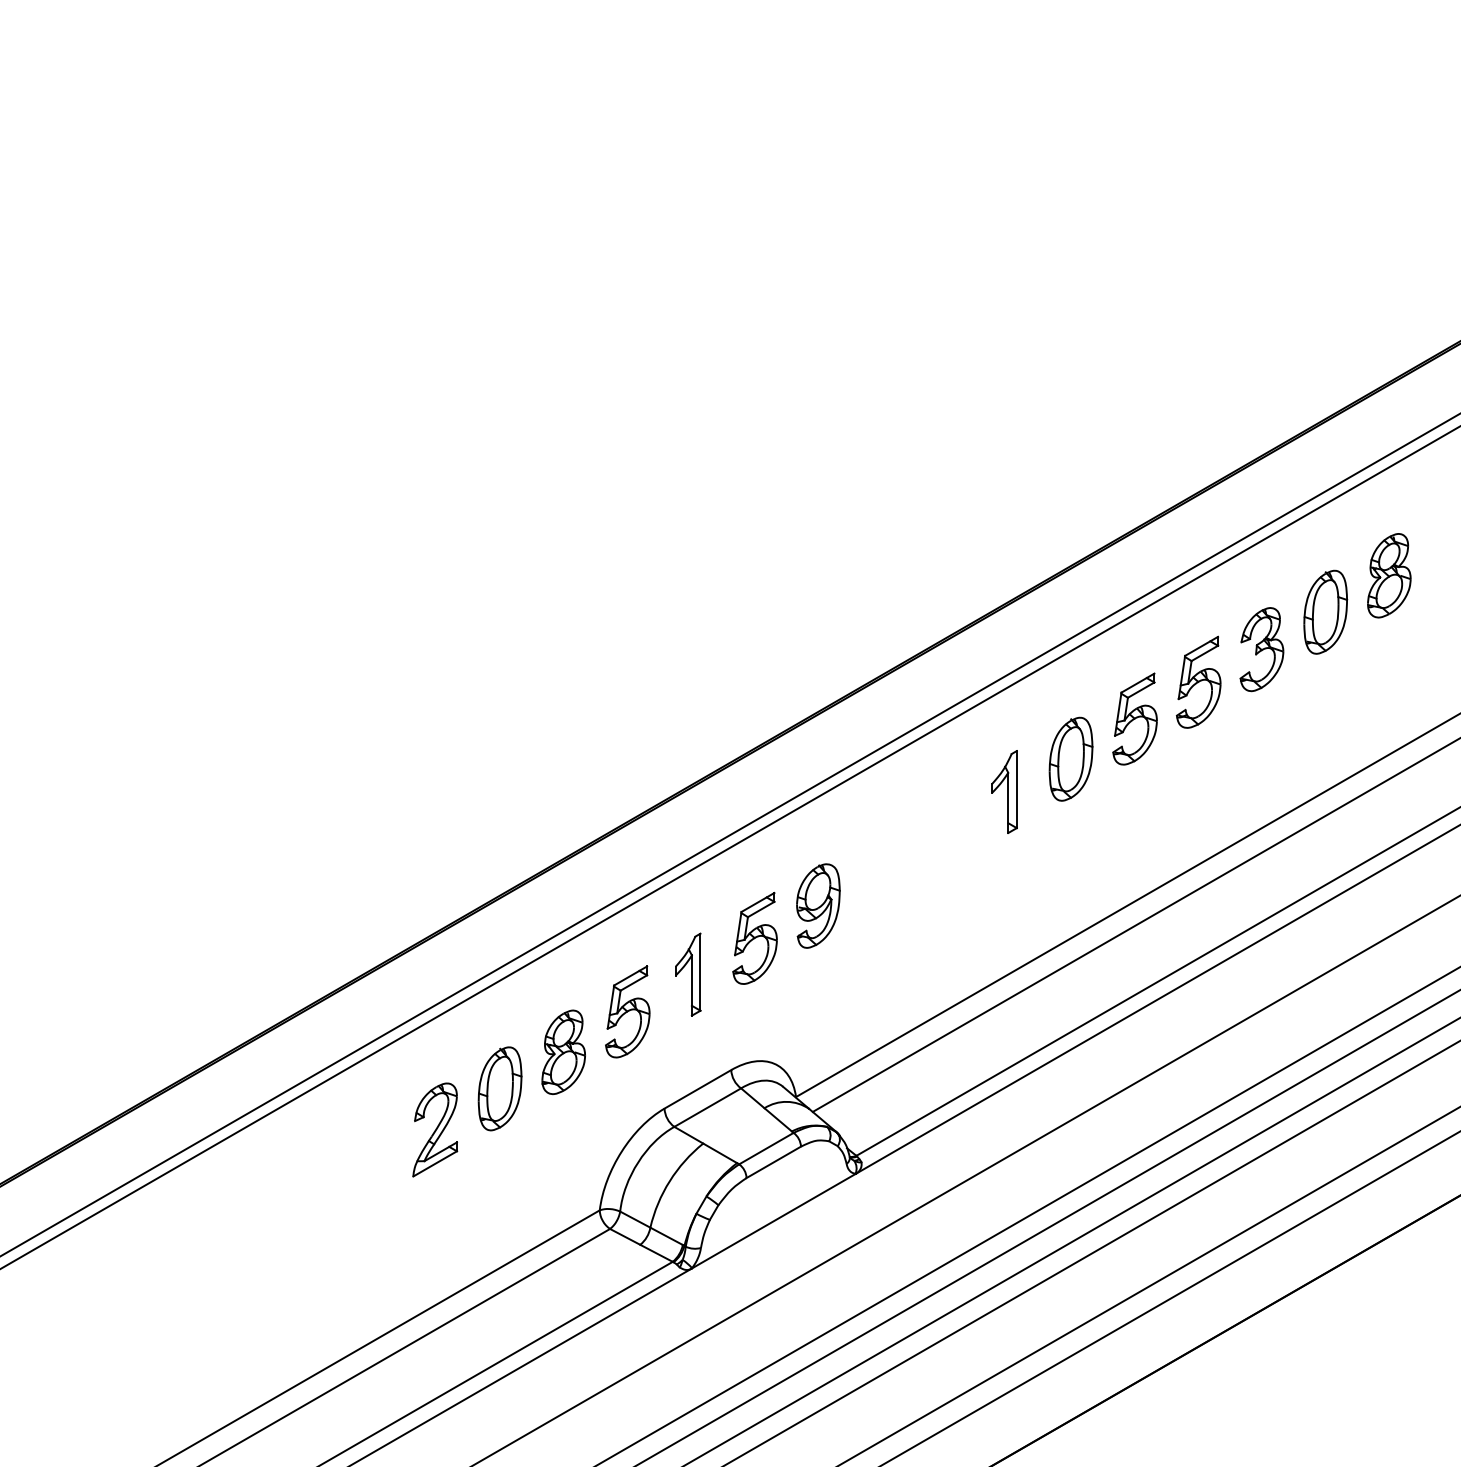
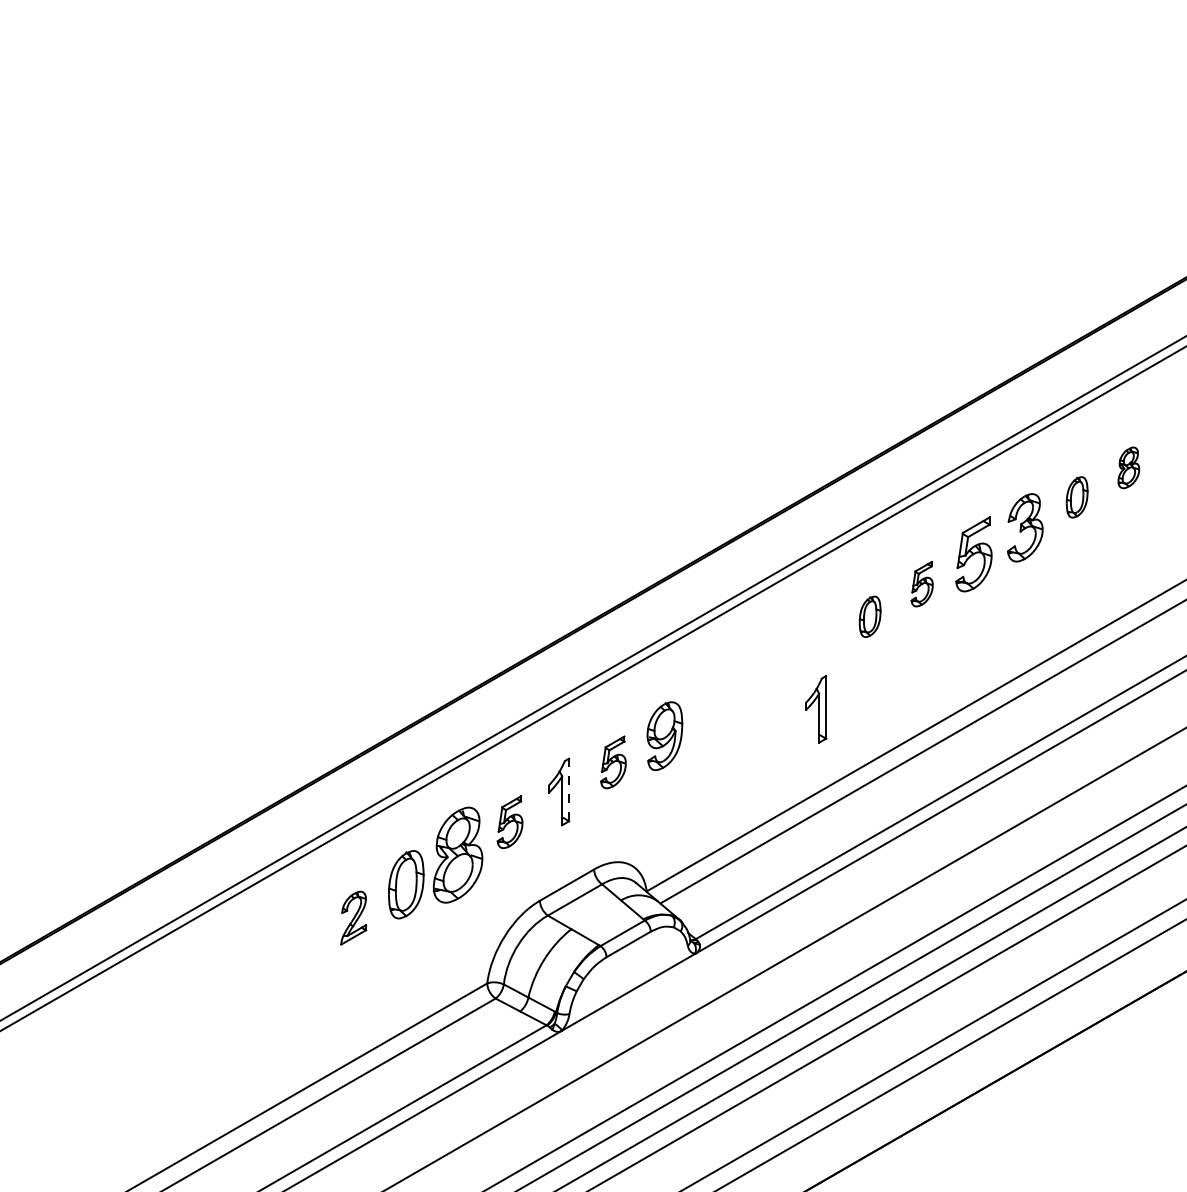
part: (1389, 575) -> (1128, 467), size x0.6
part: (1325, 611) -> (1076, 496), size x0.6
part: (1134, 718) -> (921, 583), size x0.6
part: (1070, 758) -> (869, 616), size x0.6
part: (1004, 791) -> (816, 708), moved
part: (754, 937) -> (613, 761), size x0.7
line: (700, 972) -> (569, 790), solid -> dashed
part: (627, 1011) -> (509, 821), size x0.7
part: (563, 1051) -> (457, 854), size x1.4
part: (435, 1129) -> (353, 917), size x0.7

